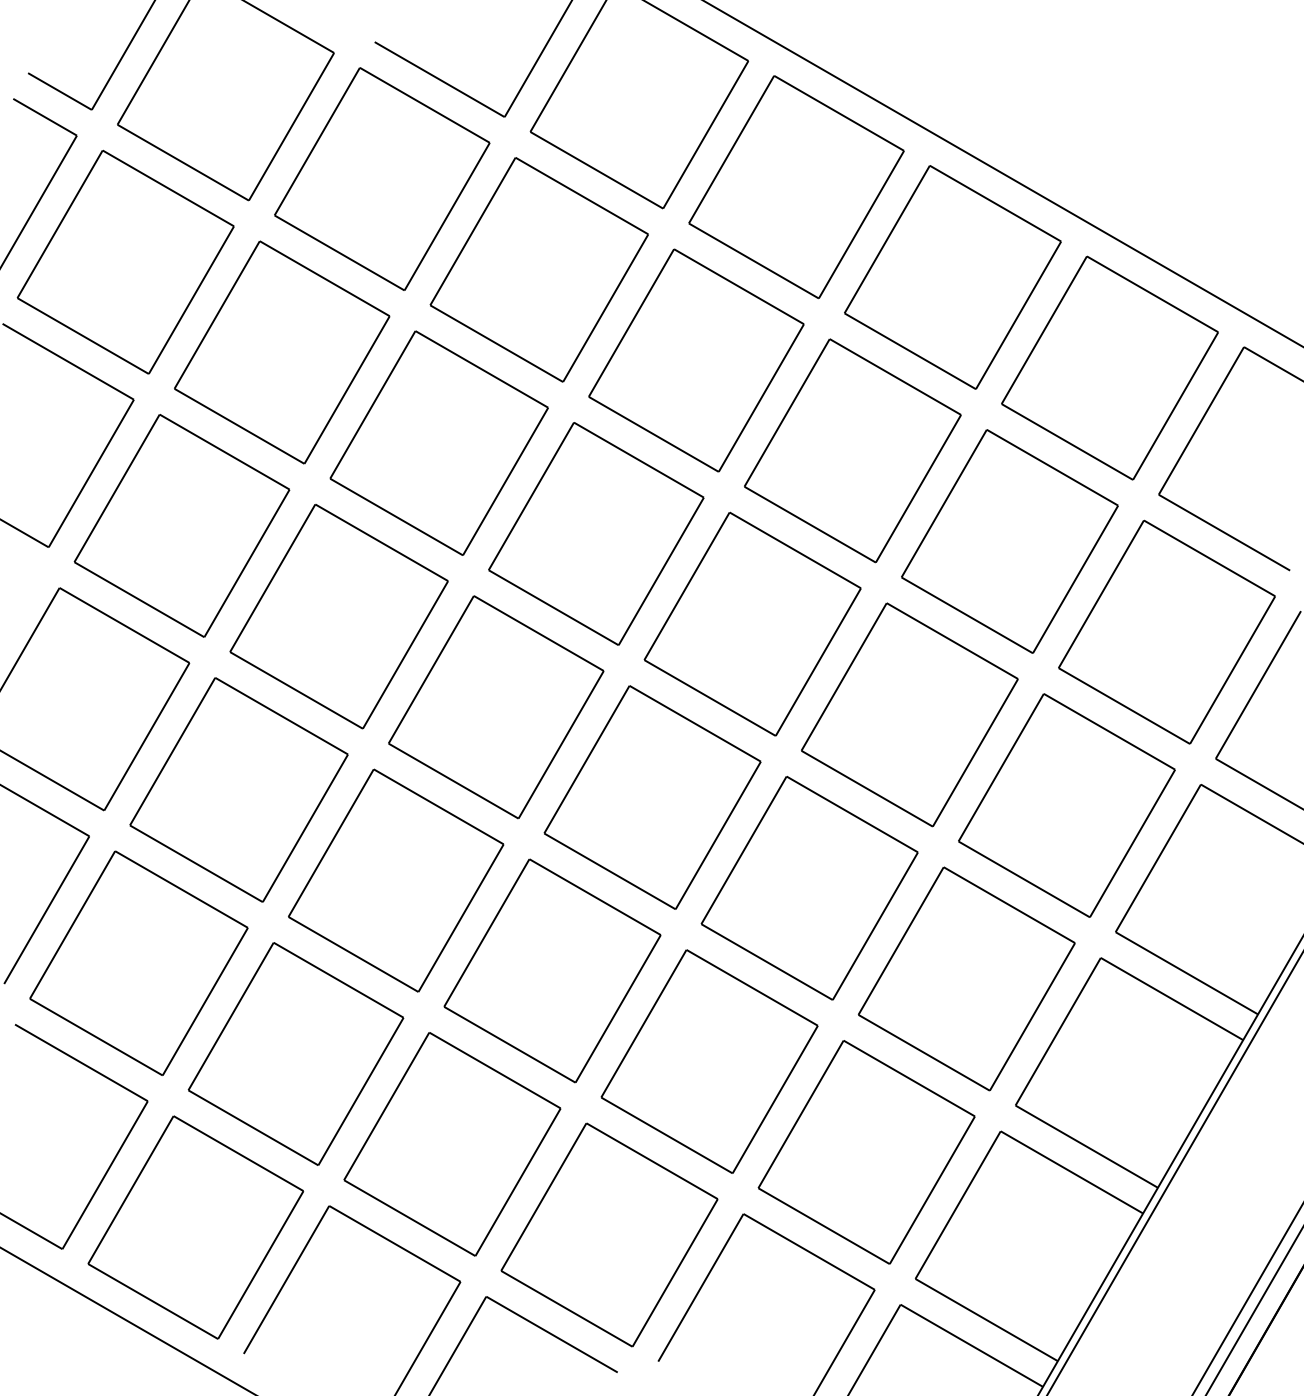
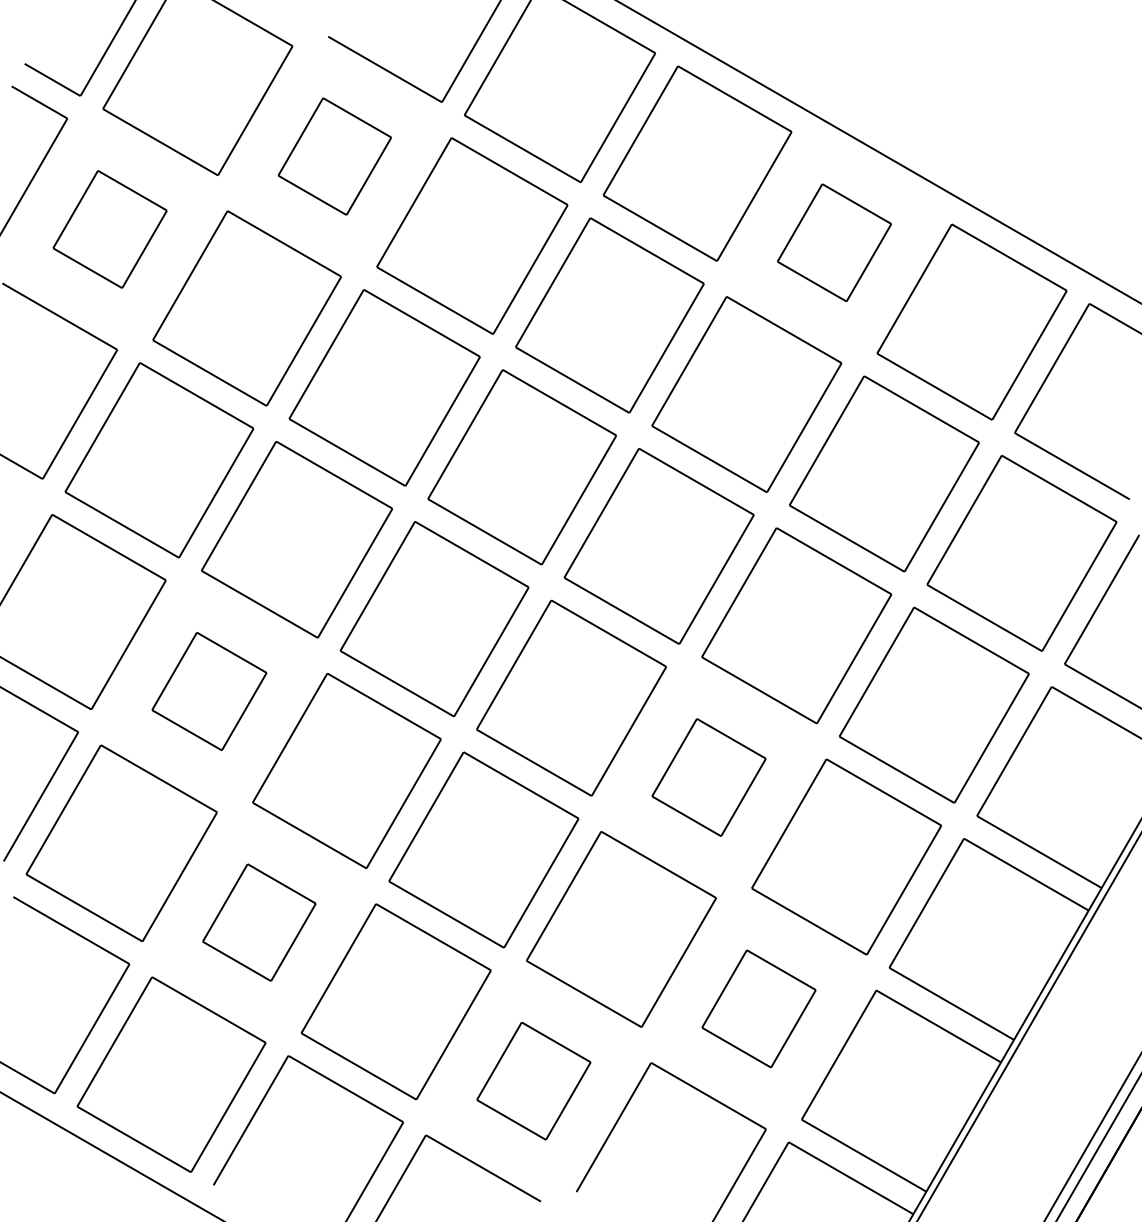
part: (381, 178) -> (334, 156), size x0.6
part: (124, 262) -> (109, 229), size x0.6
part: (952, 277) -> (834, 242), size x0.6
part: (239, 789) -> (209, 691), size x0.6
part: (809, 888) -> (708, 777), size x0.6
part: (296, 1053) -> (259, 922), size x0.6
part: (866, 1151) -> (758, 1008), size x0.6
part: (609, 1234) -> (533, 1080), size x0.6

